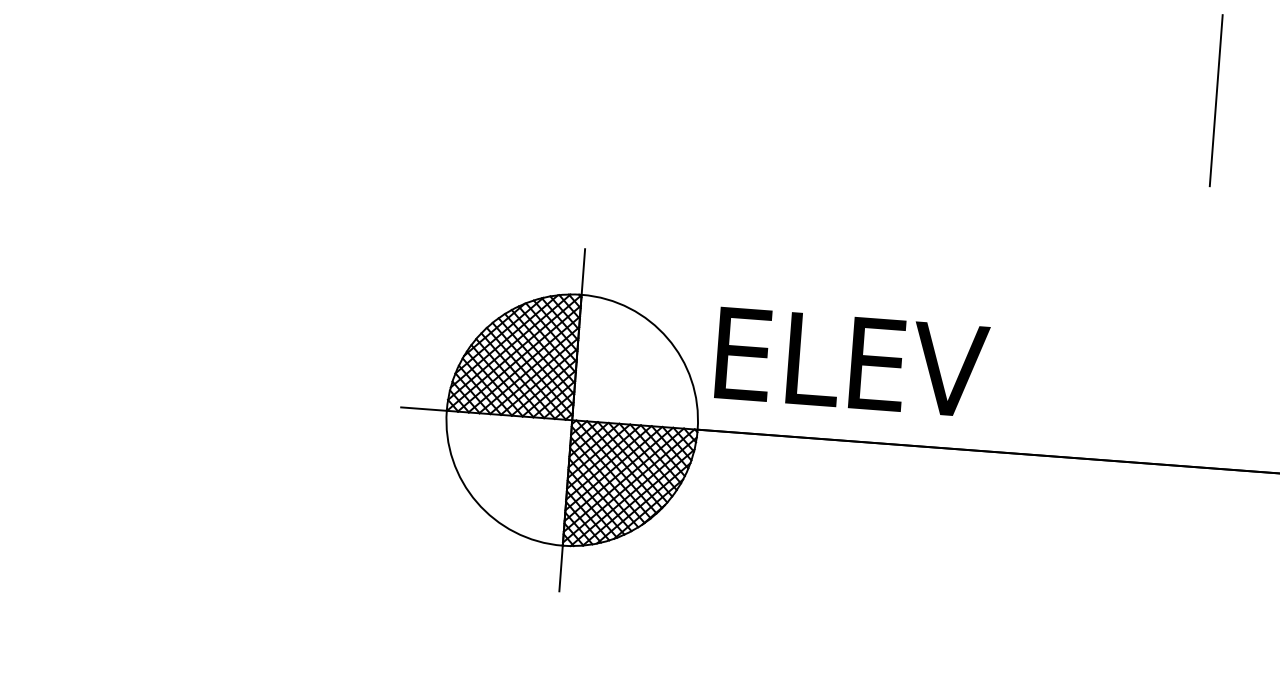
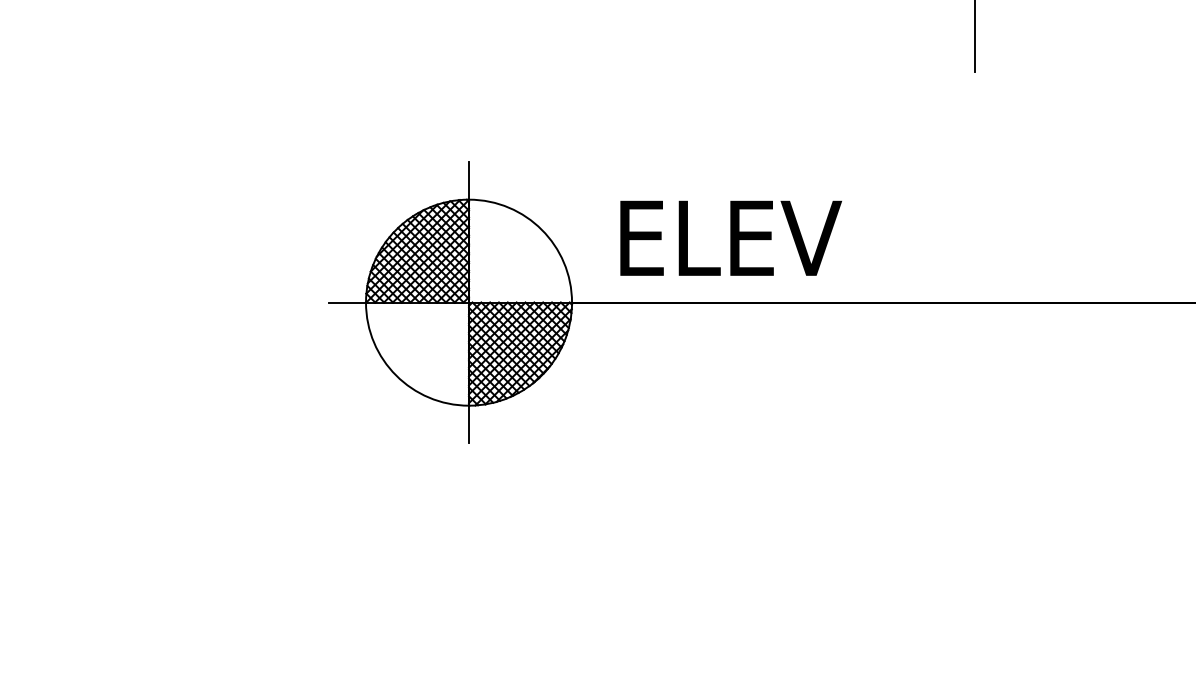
text: (851, 361) -> (730, 237), moved

